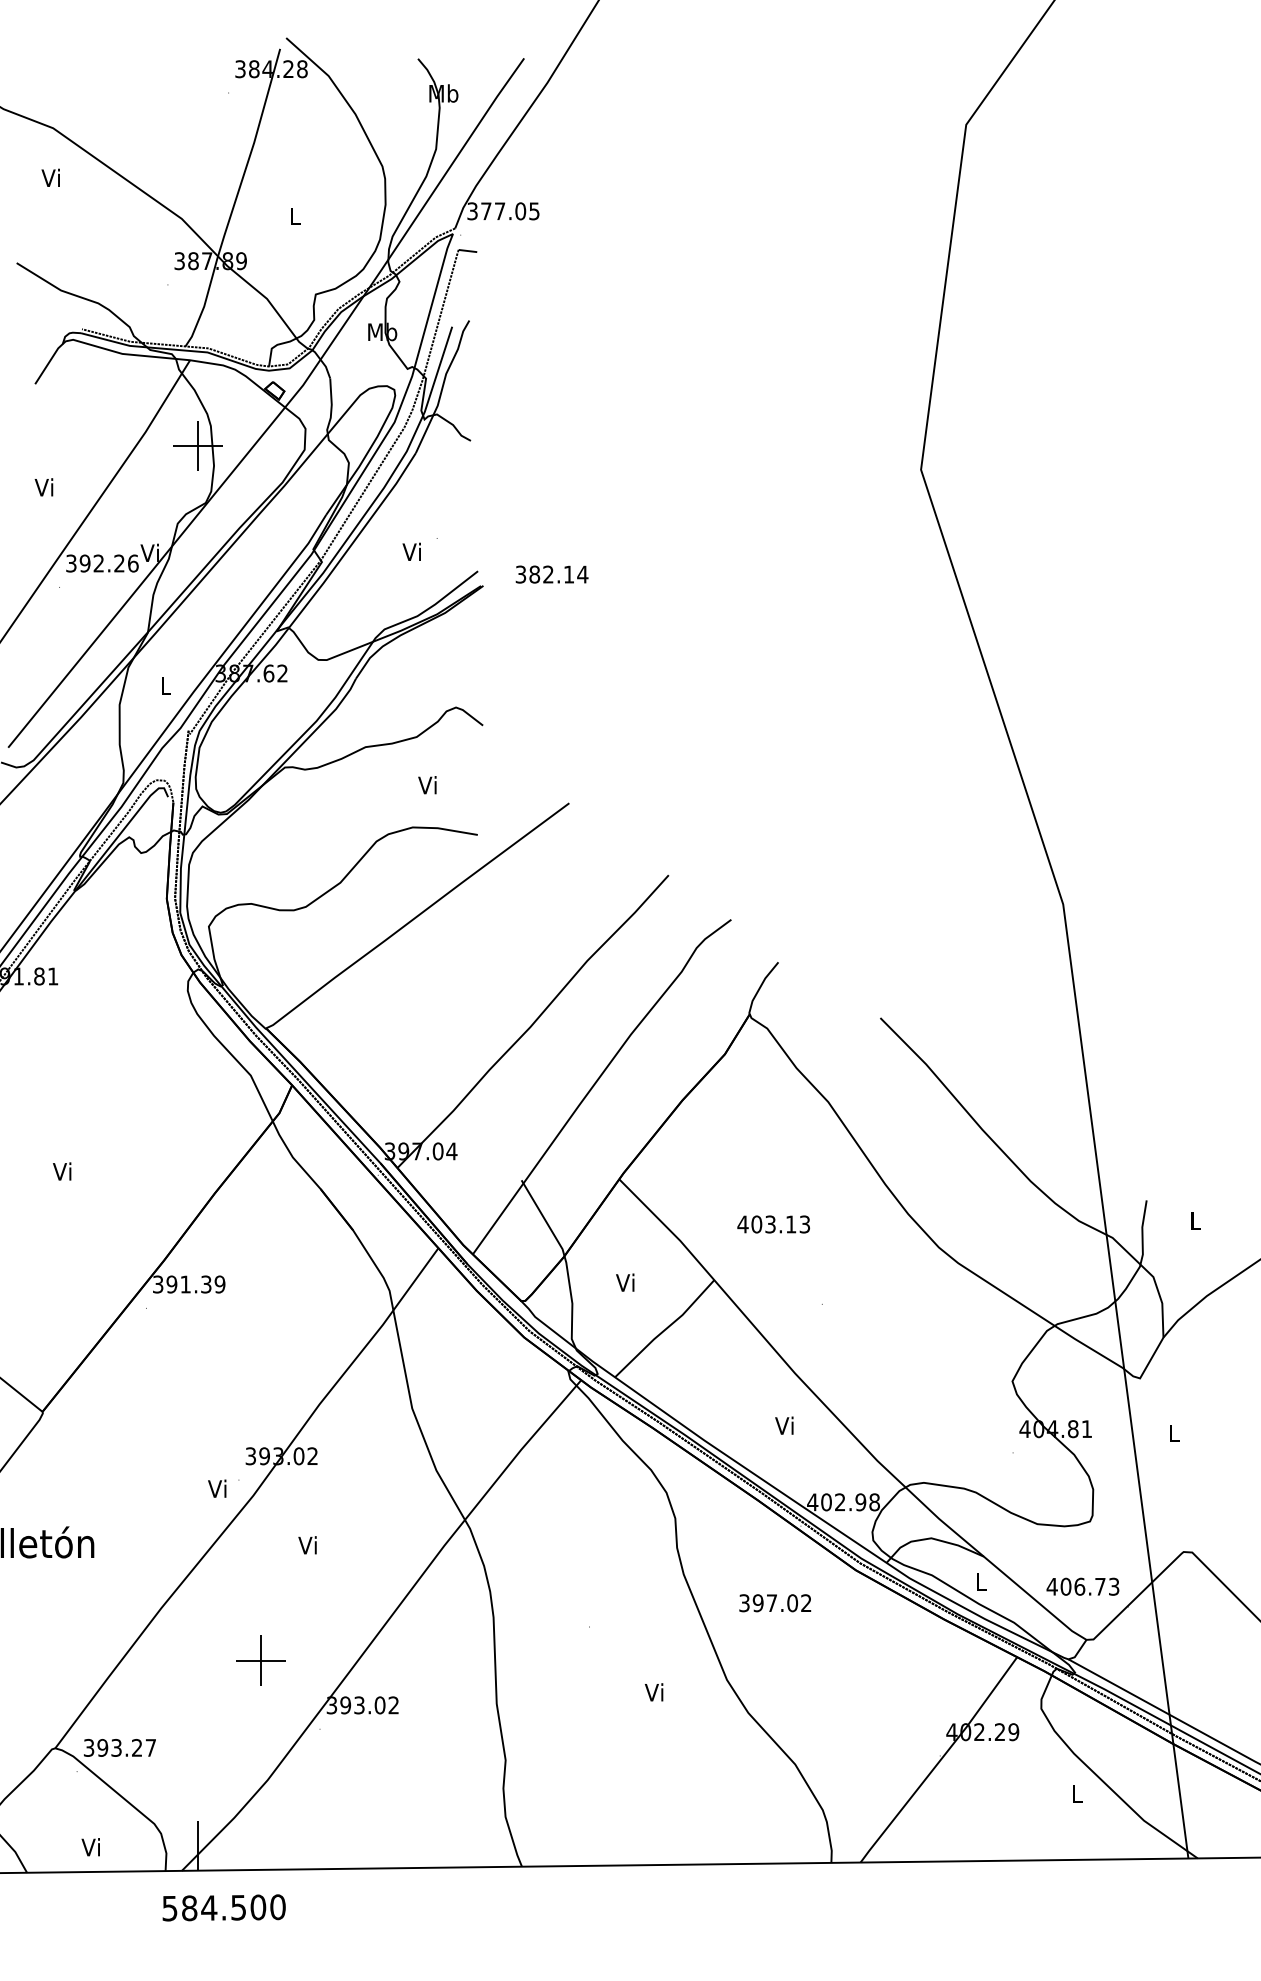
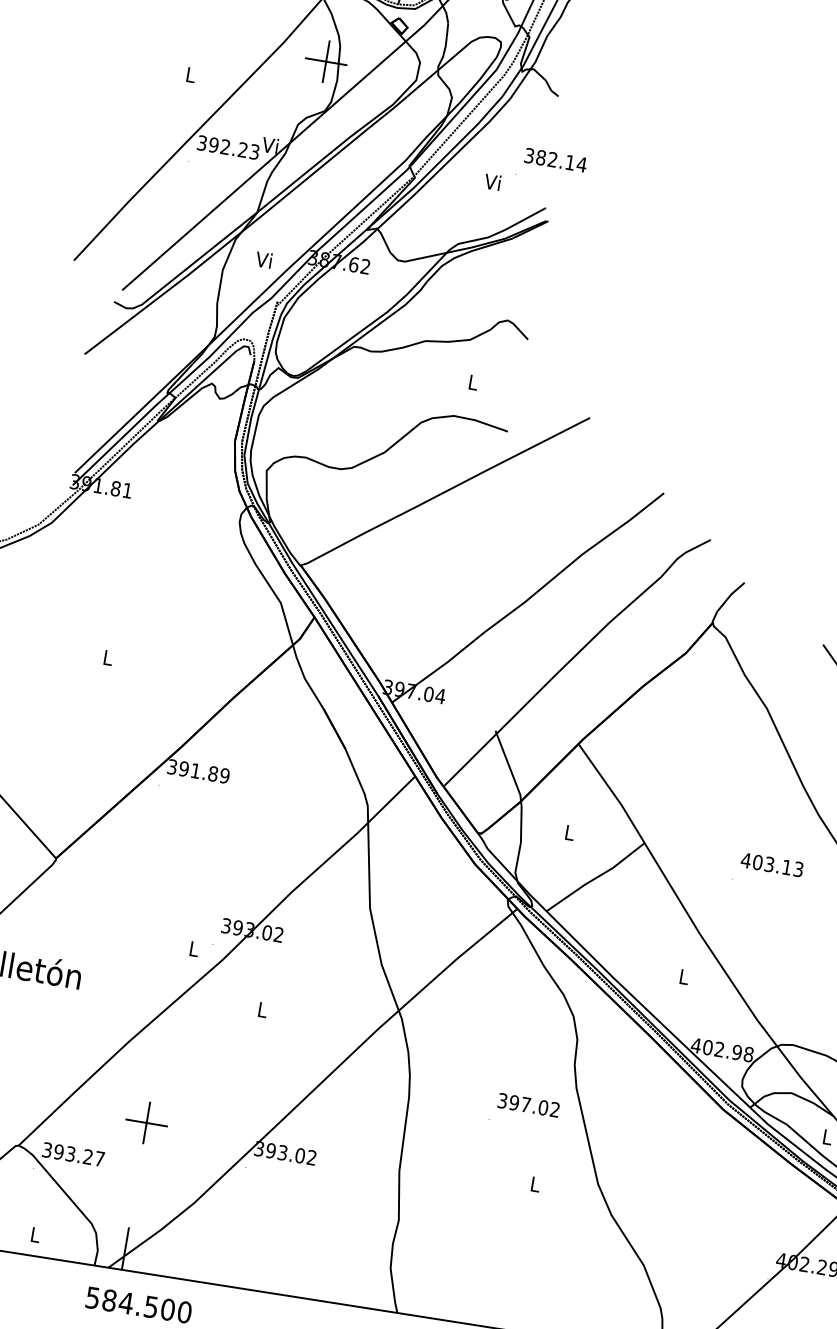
text: (43, 487) -> (189, 74), Vi -> L
text: (133, 563) -> (254, 152), 392.26 -> 392.23
text: (551, 574) -> (555, 160), moved
text: (164, 685) -> (263, 259), L -> Vi
text: (427, 785) -> (472, 382), Vi -> L
text: (62, 1171) -> (107, 657), Vi -> L
text: (773, 1224) -> (771, 864), moved
text: (625, 1282) -> (569, 832), Vi -> L
text: (206, 1284) -> (213, 773), 391.39 -> 391.89
text: (784, 1425) -> (683, 976), Vi -> L
text: (217, 1488) -> (193, 948), Vi -> L
text: (307, 1545) -> (261, 1009), Vi -> L
text: (775, 1603) -> (528, 1105), moved
part: (260, 1660) -> (146, 1122), moved
text: (653, 1692) -> (533, 1184), Vi -> L
text: (90, 1847) -> (34, 1234), Vi -> L

